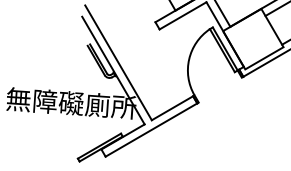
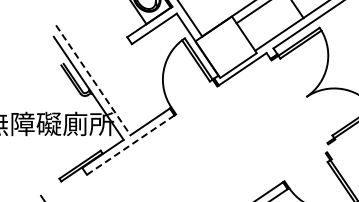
line: (118, 63) -> (93, 80), solid -> dashed
line: (152, 129) -> (131, 144), solid -> dashed

